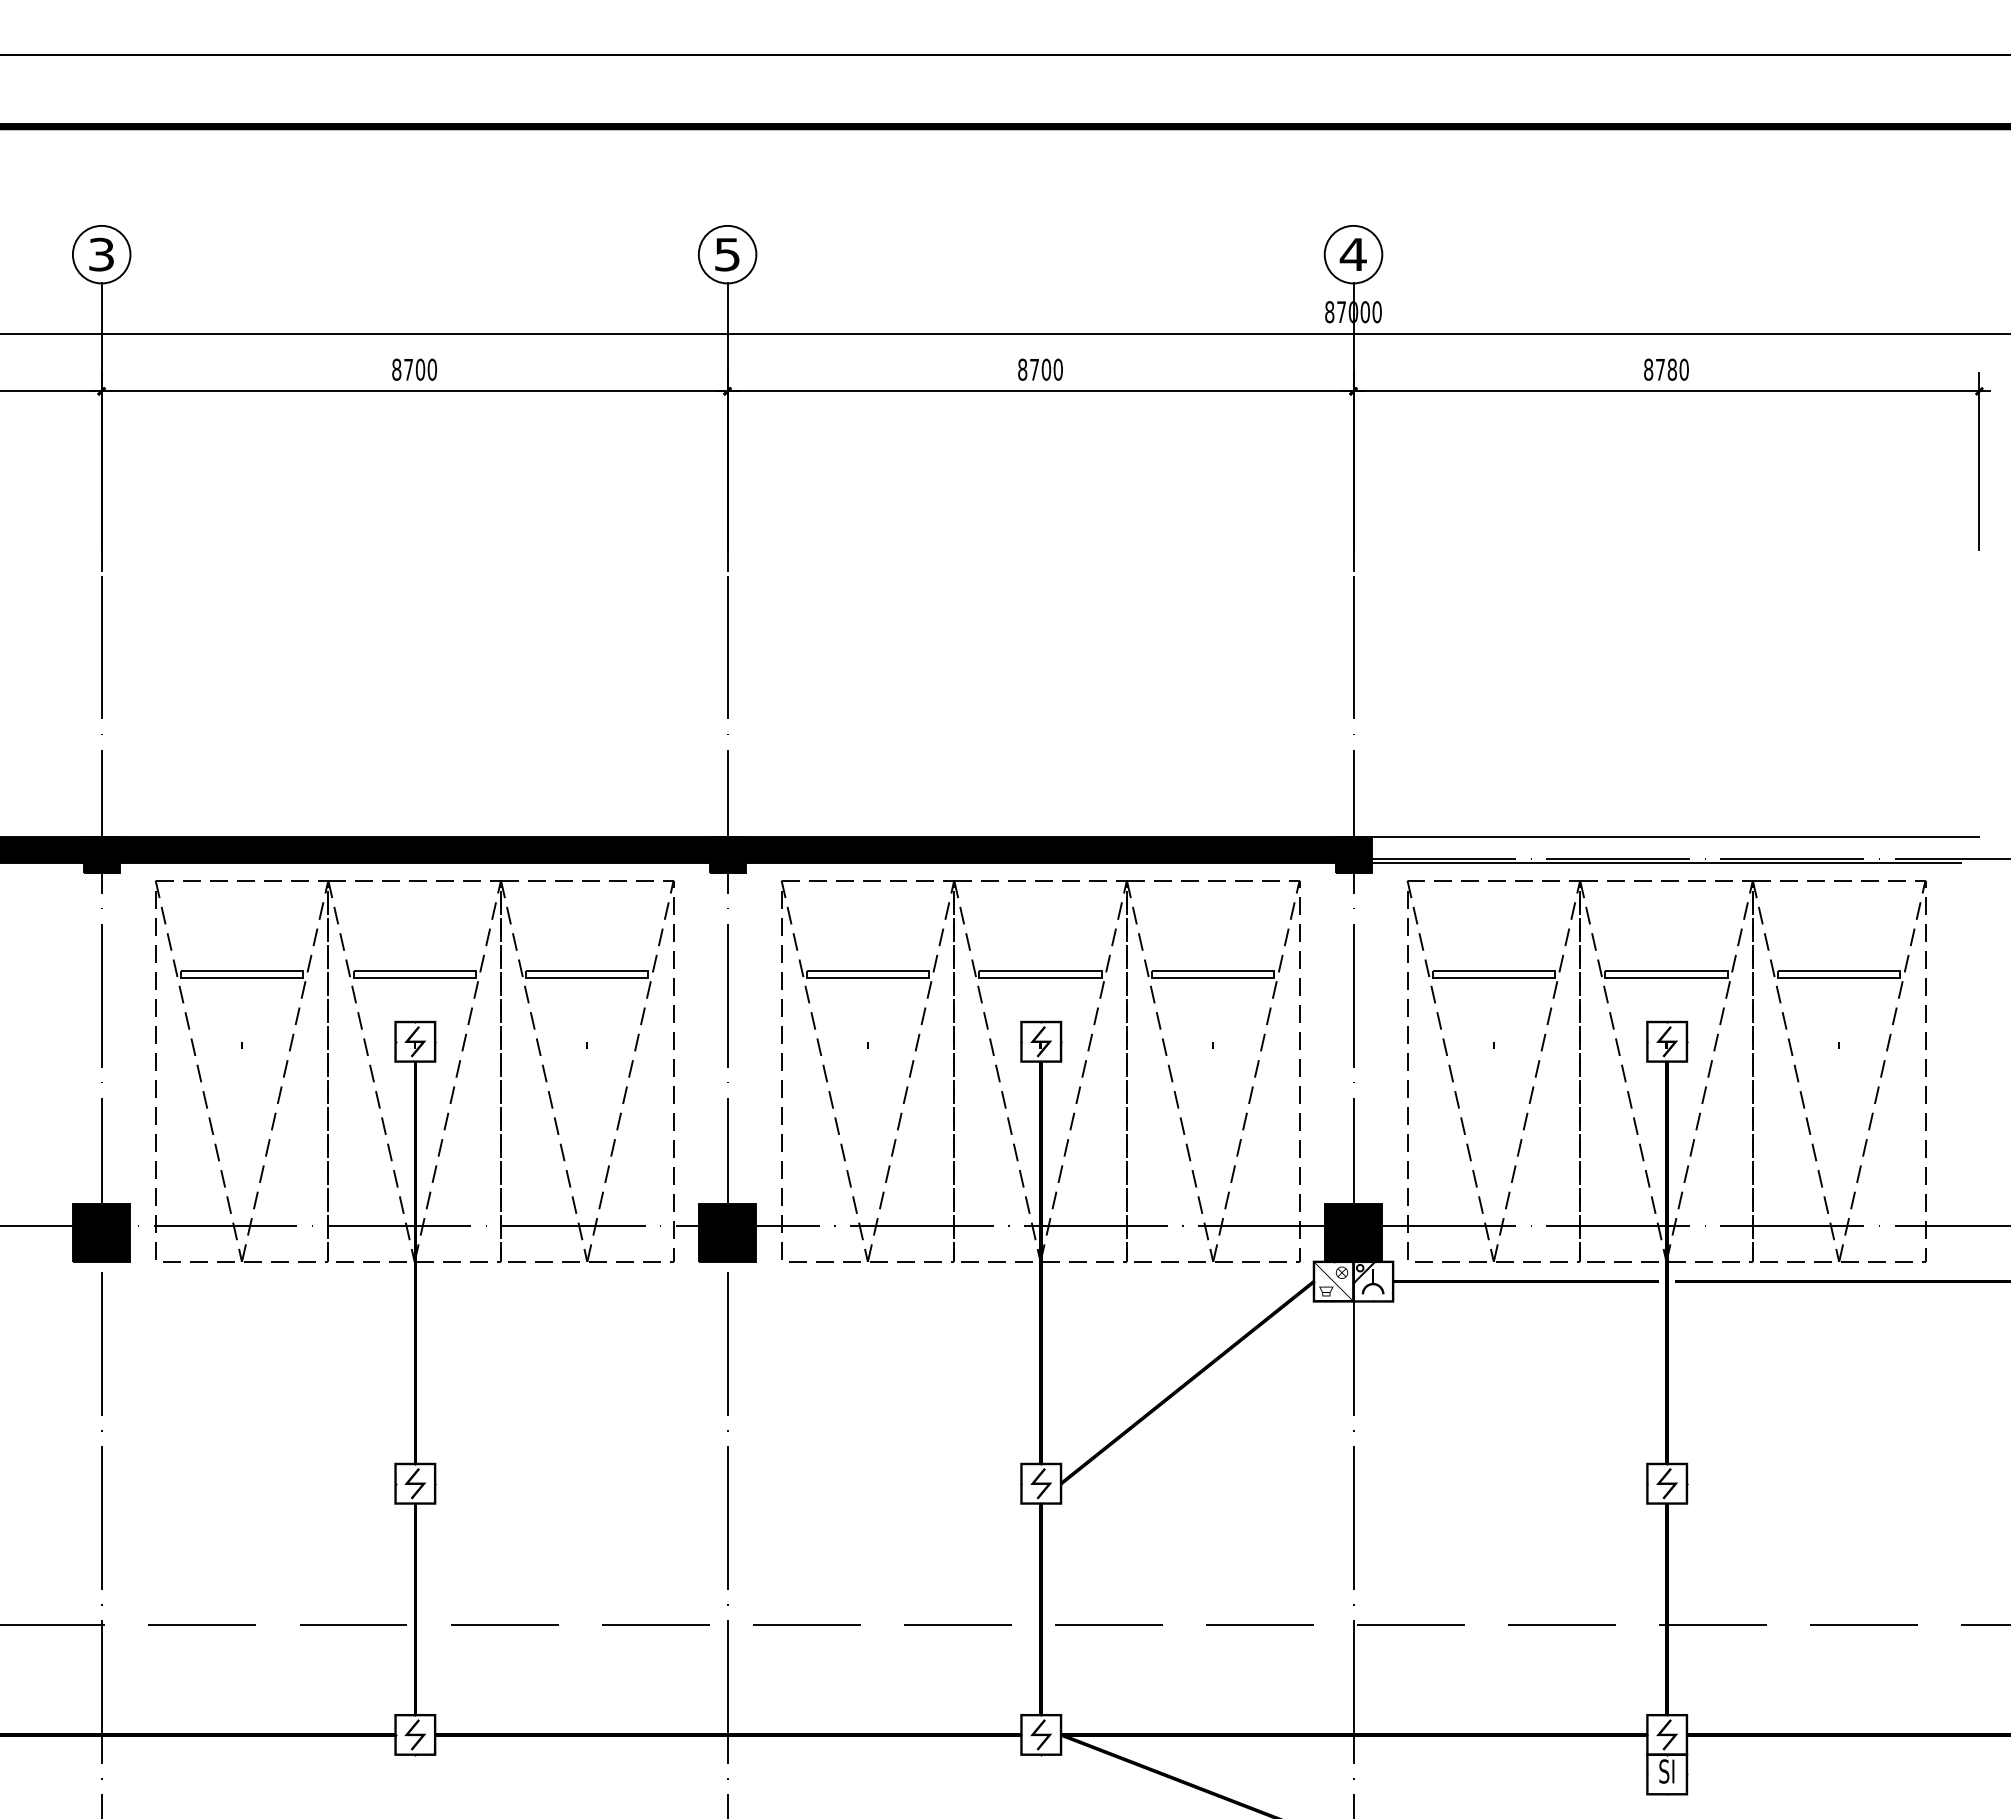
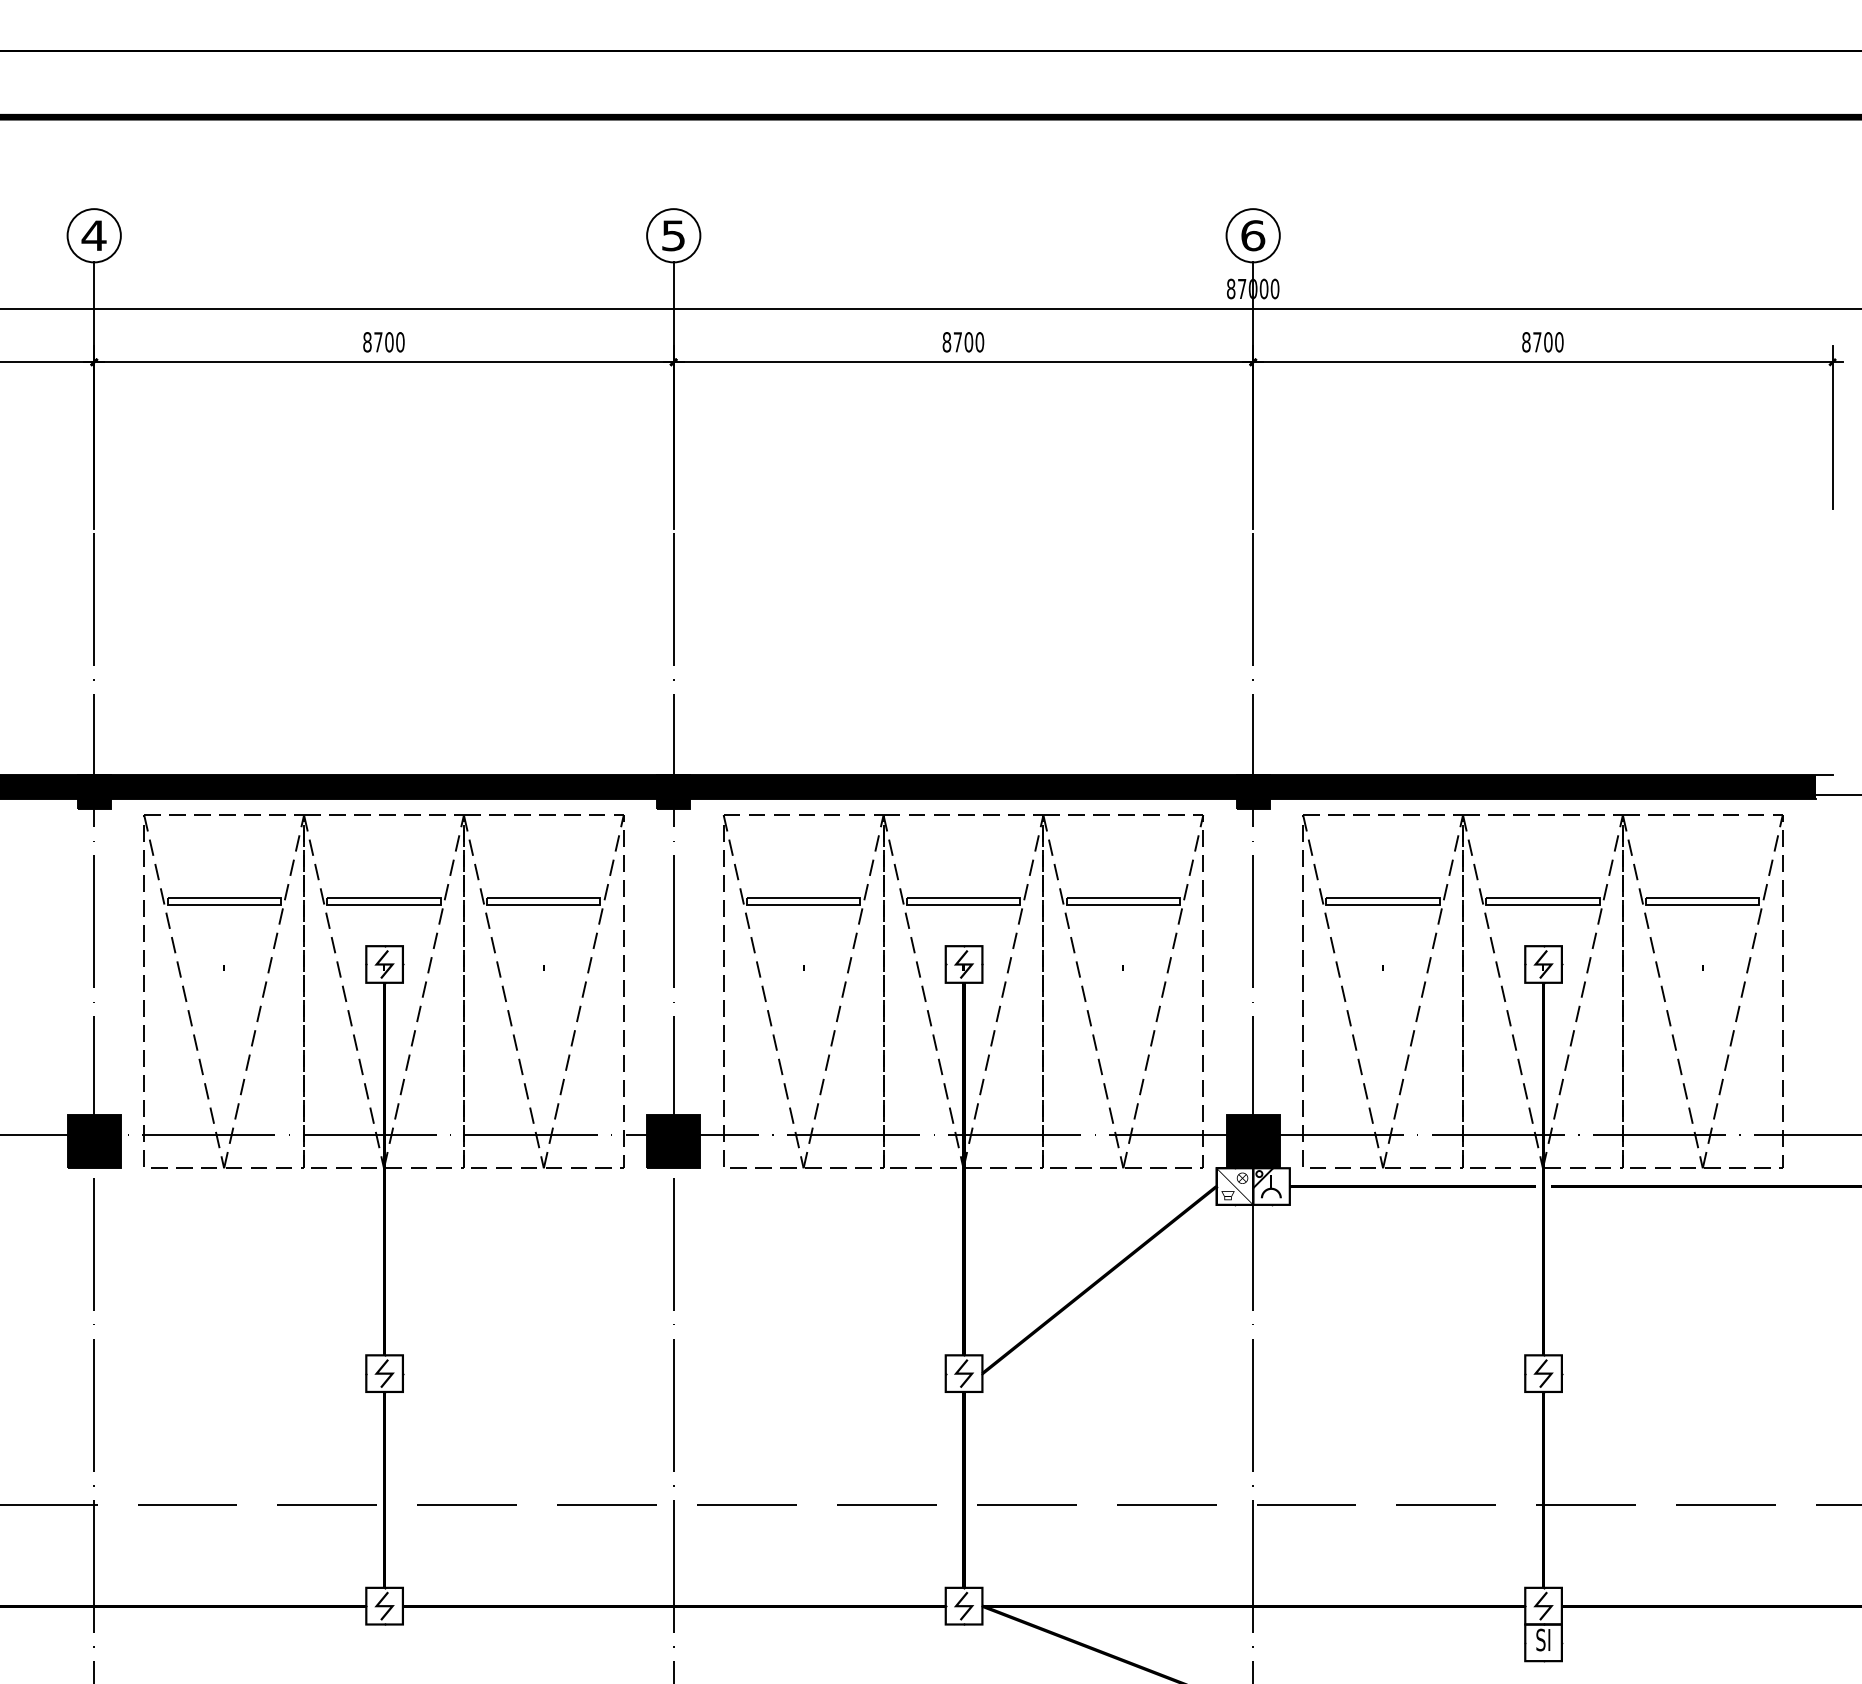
text: (101, 254) -> (94, 235), 3 -> 4
text: (1352, 254) -> (1252, 235), 4 -> 6
text: (1671, 369) -> (1547, 342), 8780 -> 8700
fill: (1666, 849) -> (1542, 786), added

